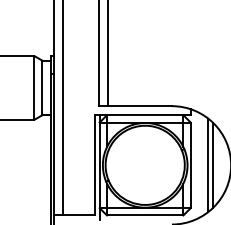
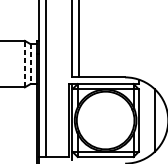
line: (34, 87) -> (24, 63), solid -> dashed
line: (42, 88) -> (30, 64), solid -> dashed
line: (208, 165) -> (151, 120), removed

